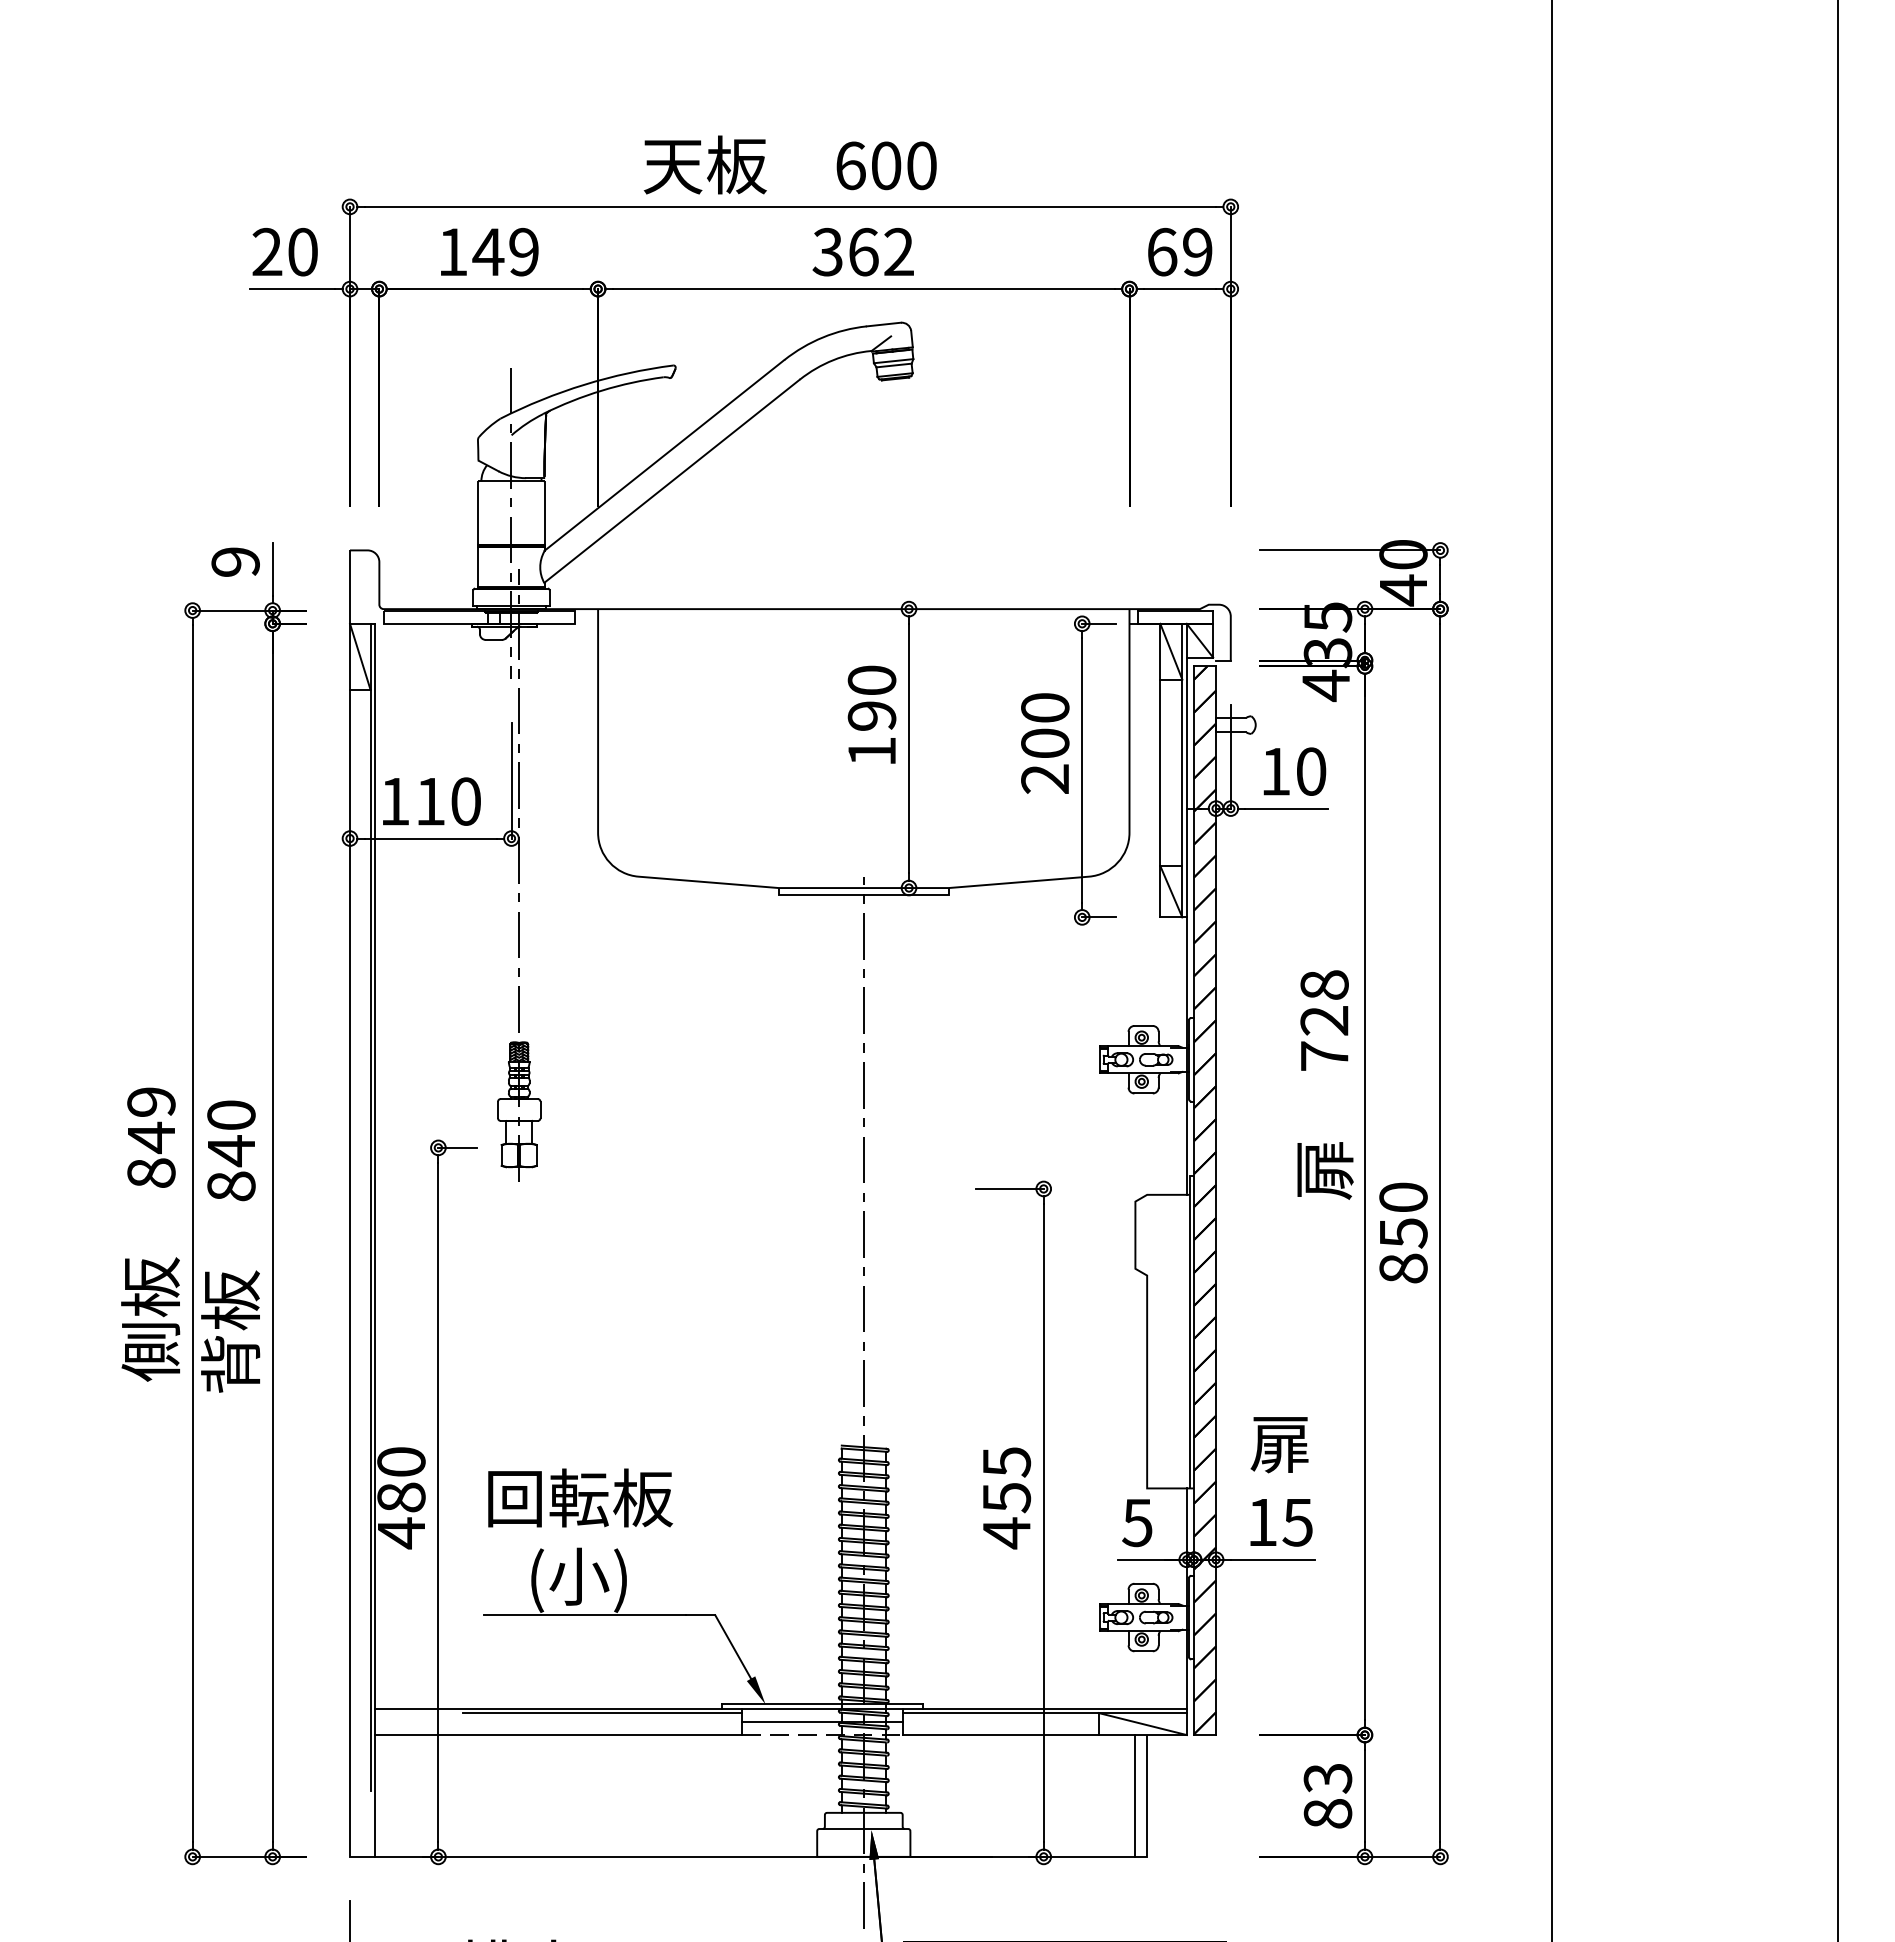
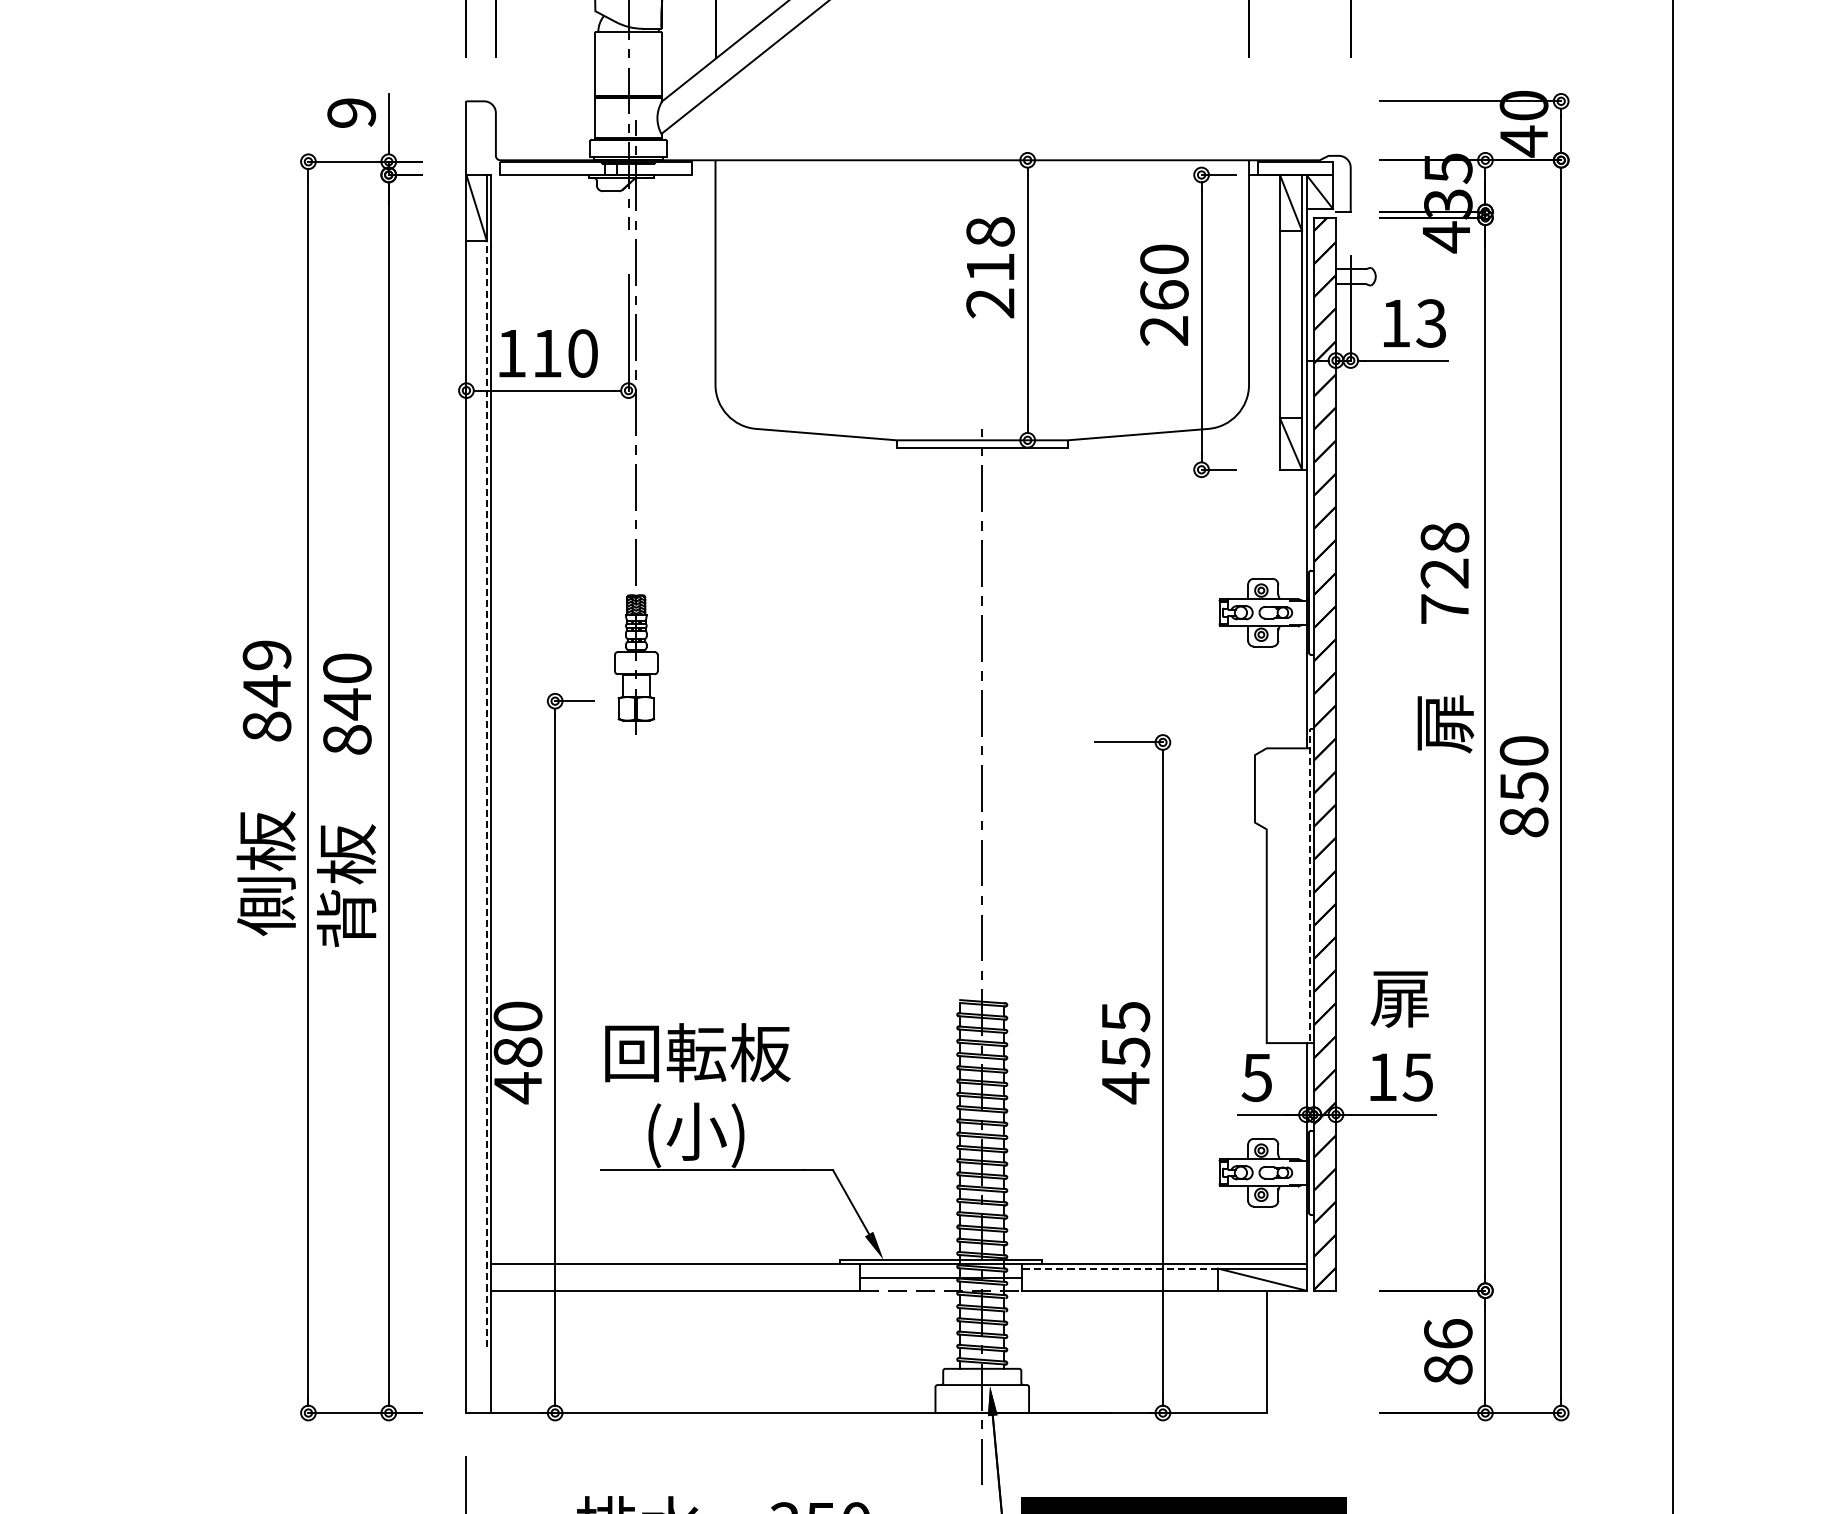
text: (871, 715) -> (990, 267), 190 -> 218
text: (1045, 742) -> (1164, 294), 200 -> 260
text: (1310, 771) -> (1430, 323), 10 -> 13
line: (370, 1239) -> (486, 793), solid -> dashed
line: (1189, 1329) -> (1309, 883), solid -> dashed
line: (602, 1713) -> (719, 1269), removed
line: (1001, 1713) -> (1120, 1269), solid -> dashed
text: (1327, 1778) -> (1447, 1334), 83 -> 86
line: (1135, 1795) -> (1255, 1351), removed

